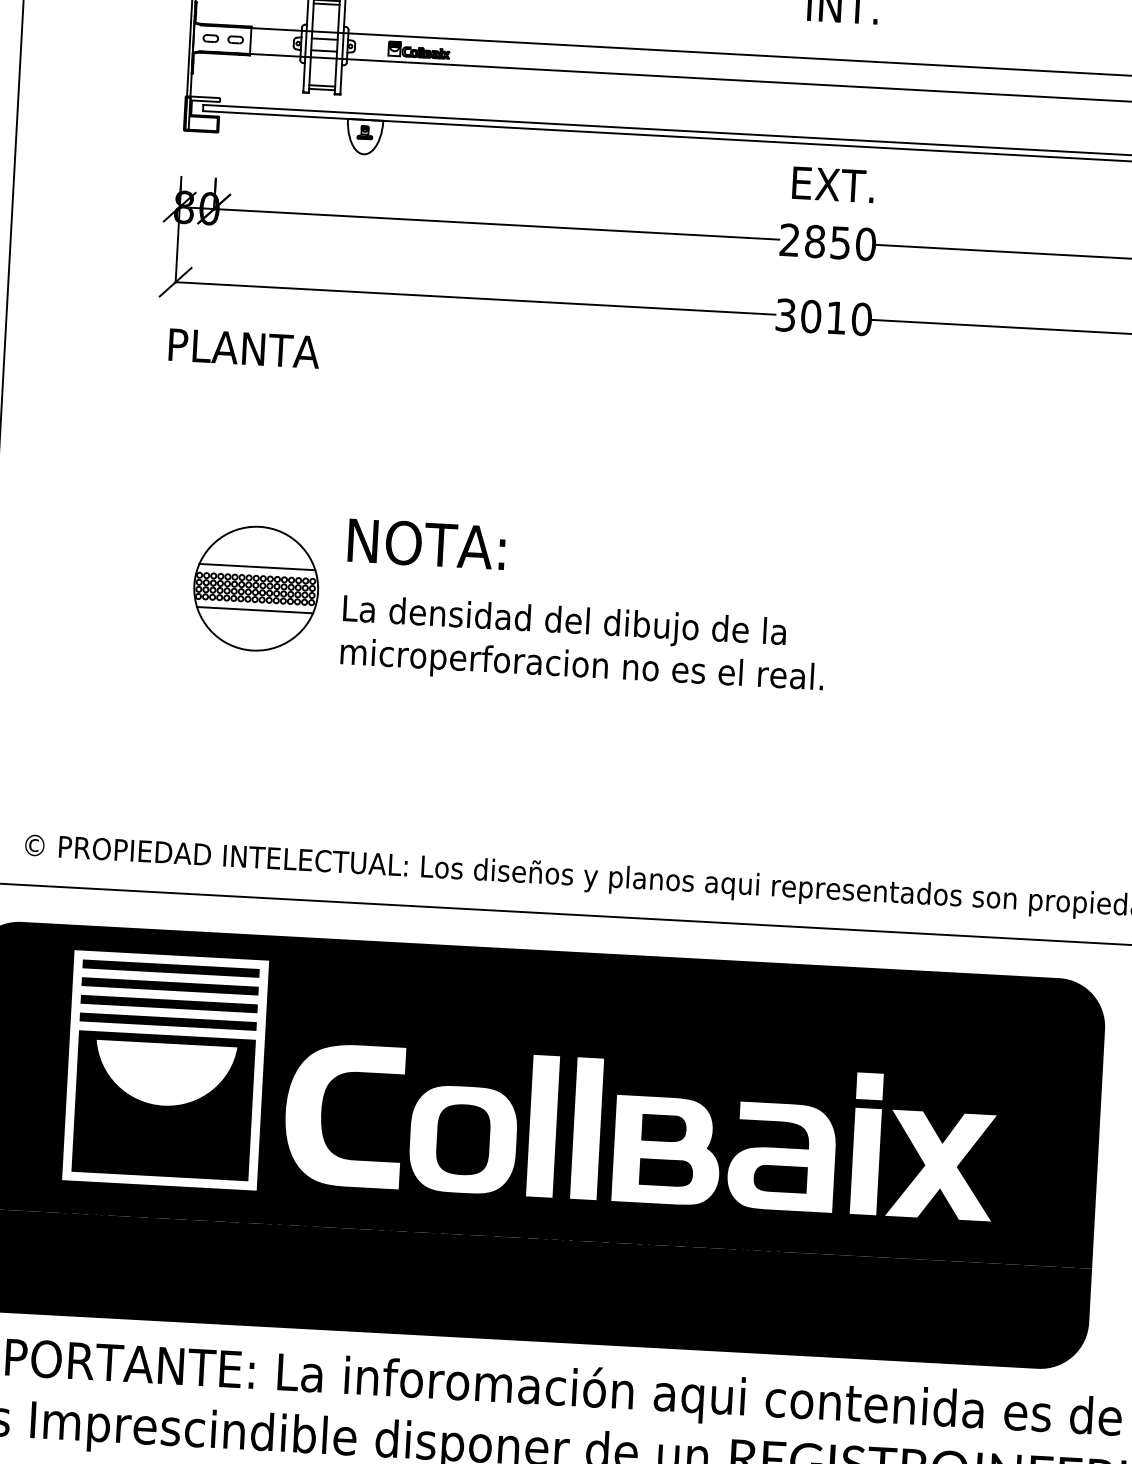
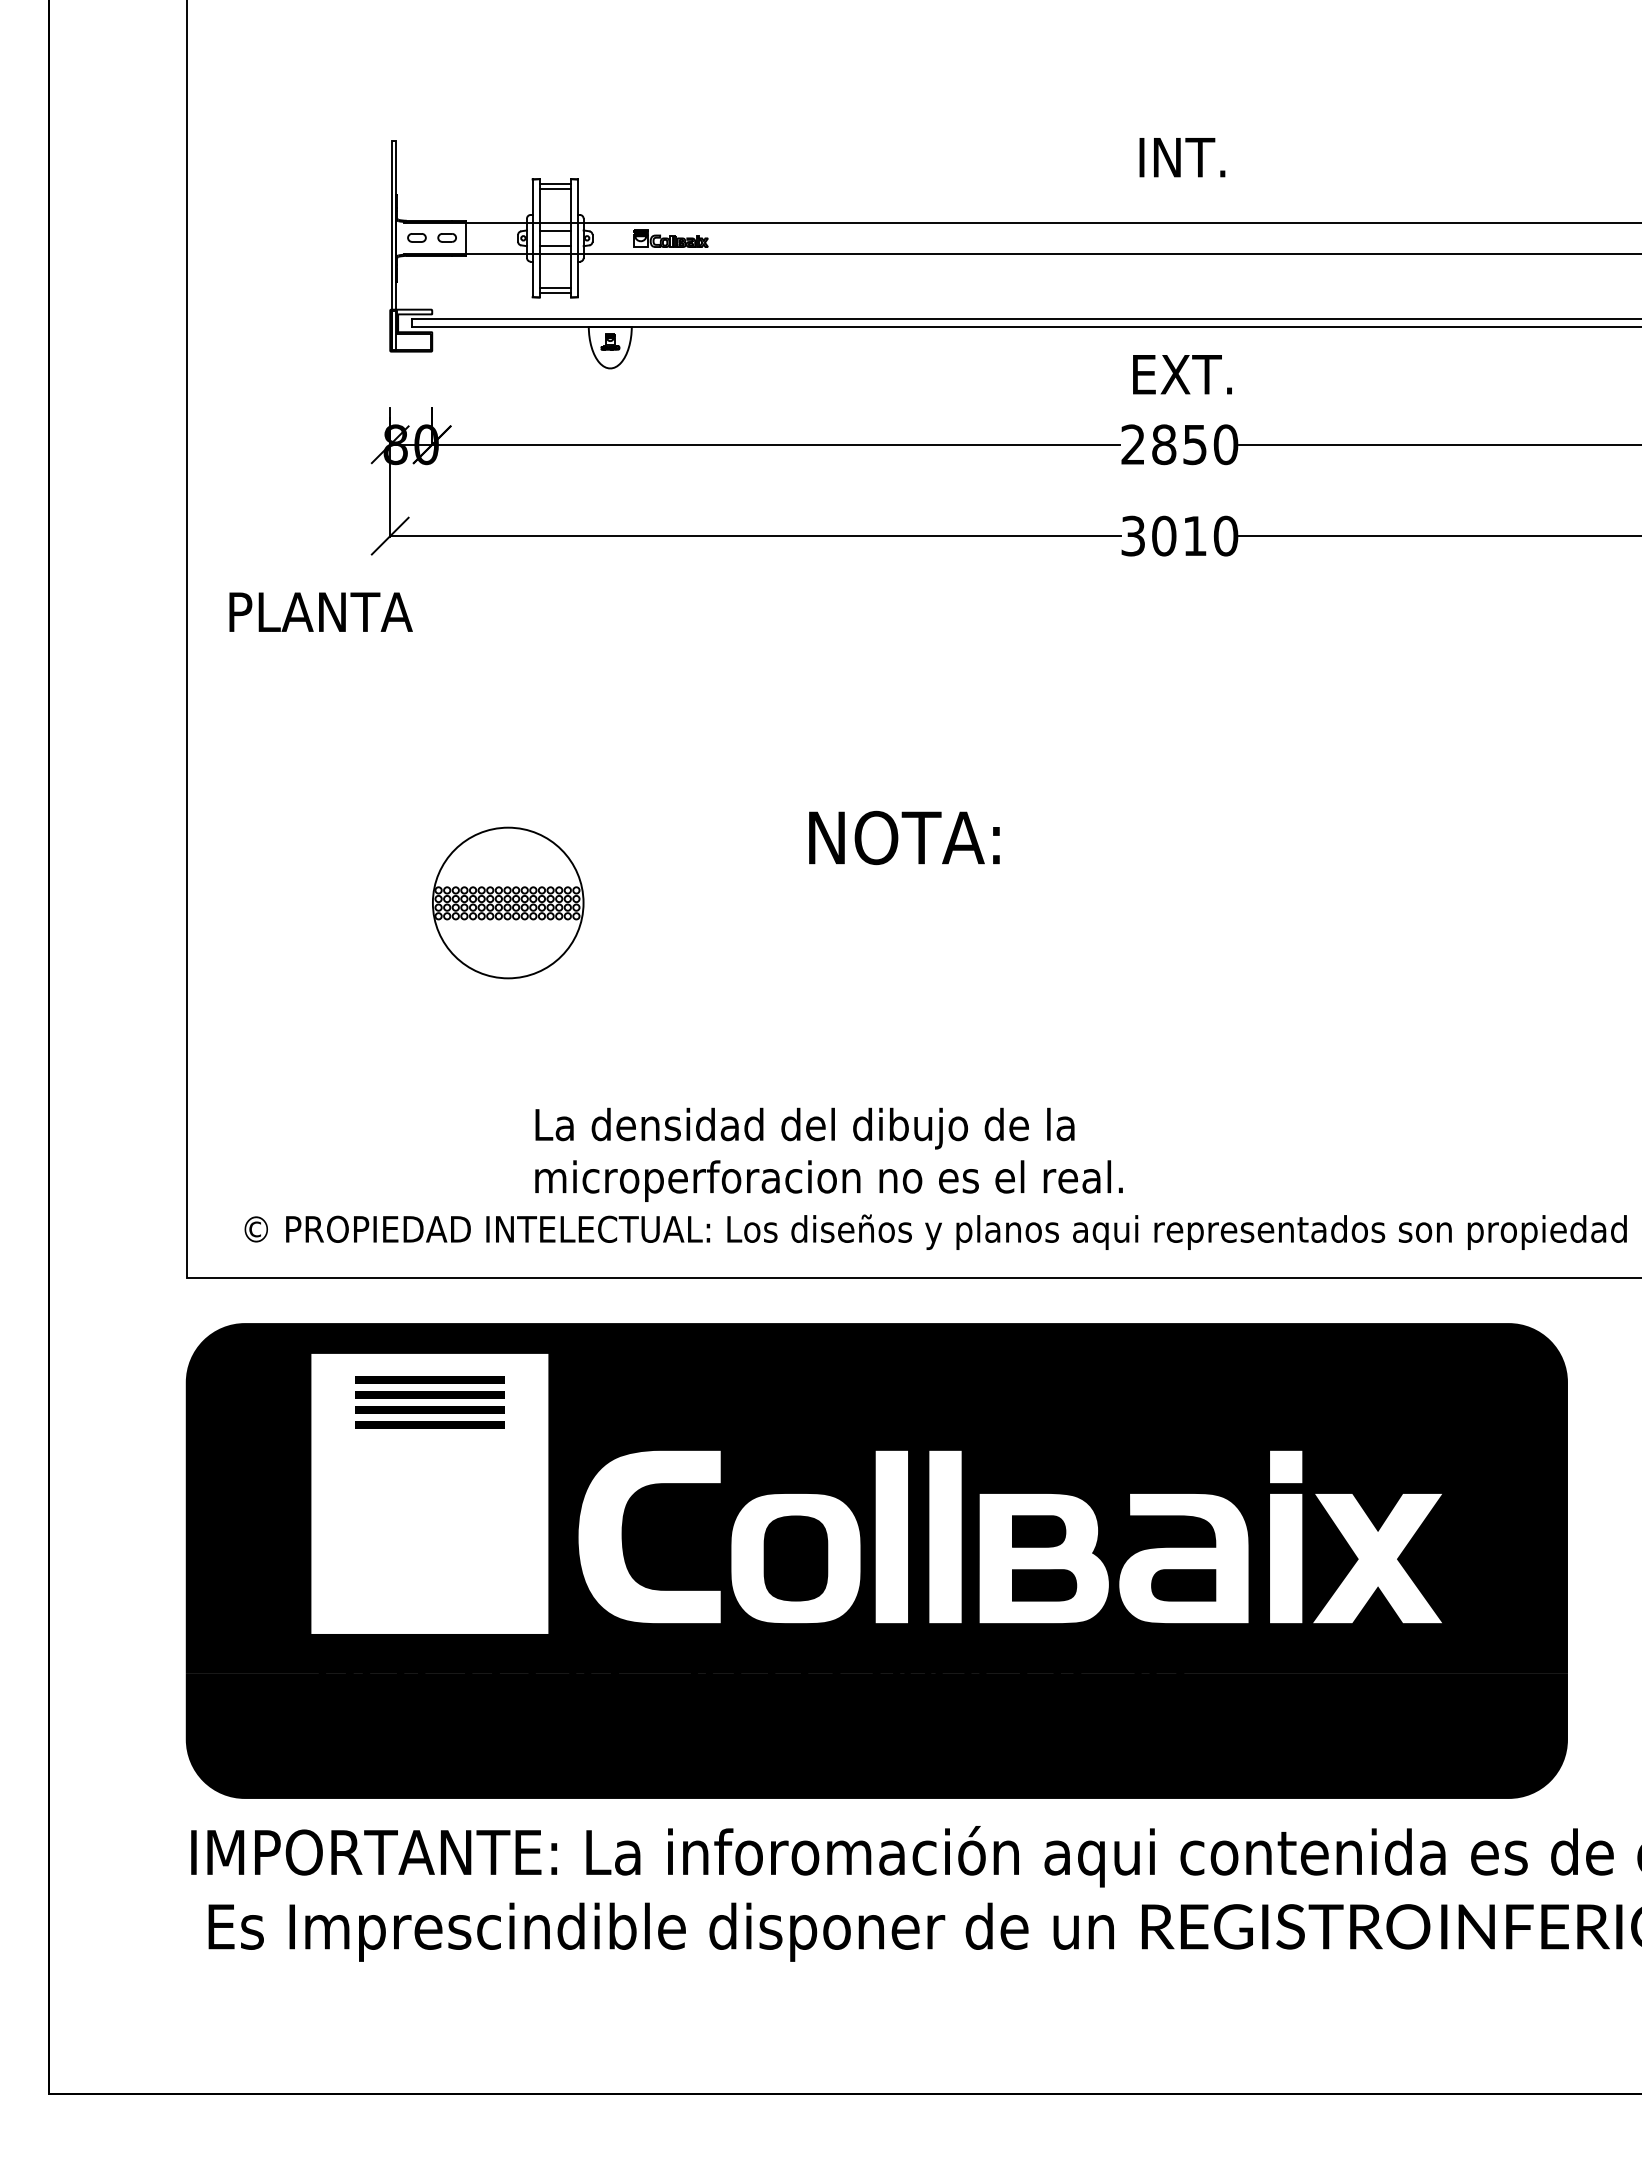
text: (243, 347) -> (320, 611), moved
text: (426, 543) -> (904, 837), moved
line: (256, 566) -> (507, 876), removed
line: (254, 610) -> (507, 929), removed
text: (582, 645) -> (828, 1154), moved
part: (169, 995) -> (429, 1402), size x0.7
part: (163, 1105) -> (429, 1536), removed

